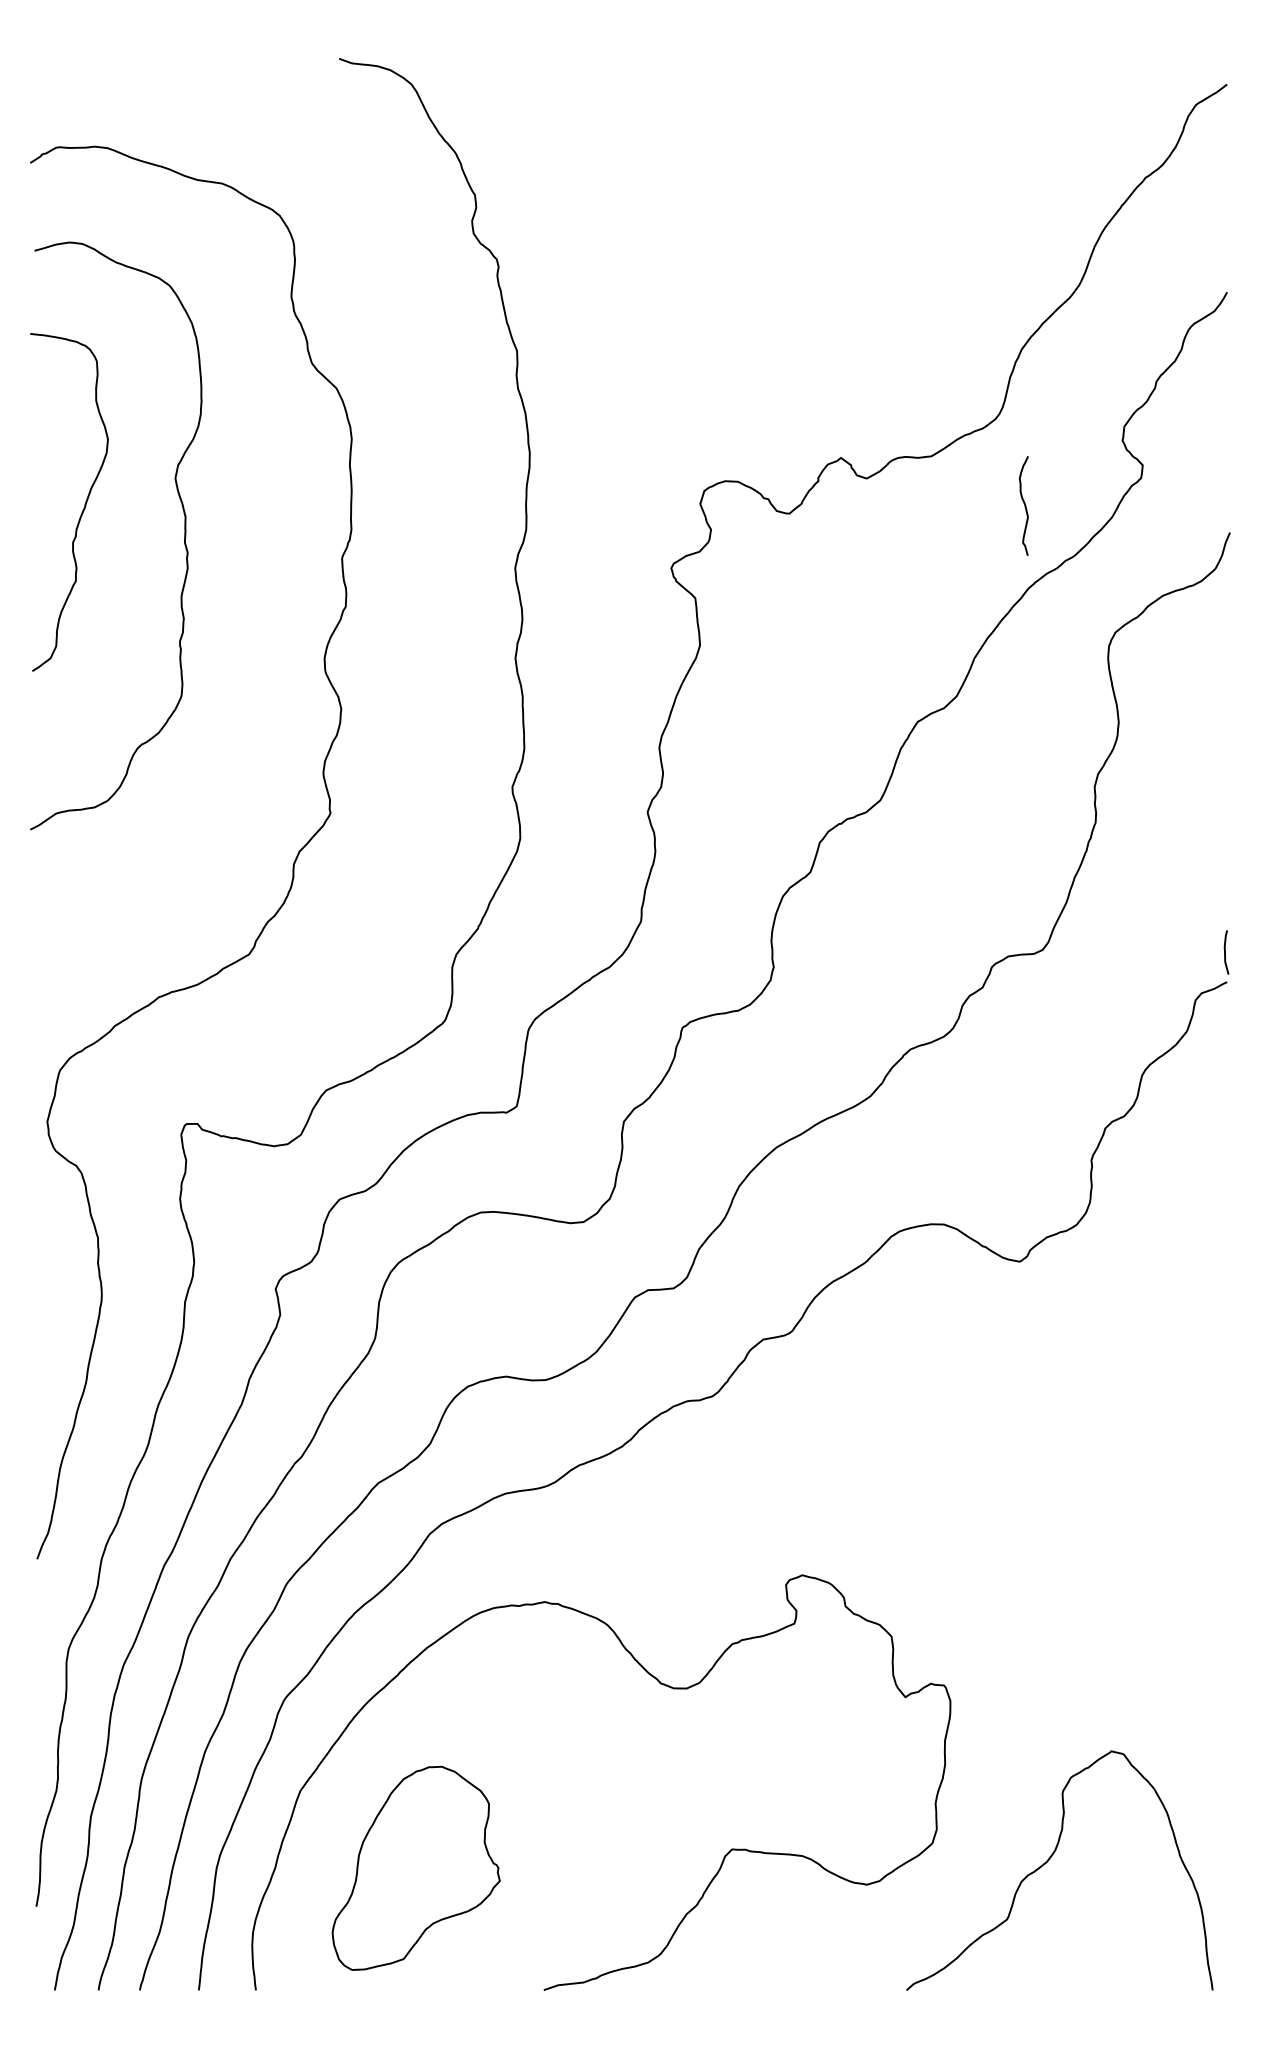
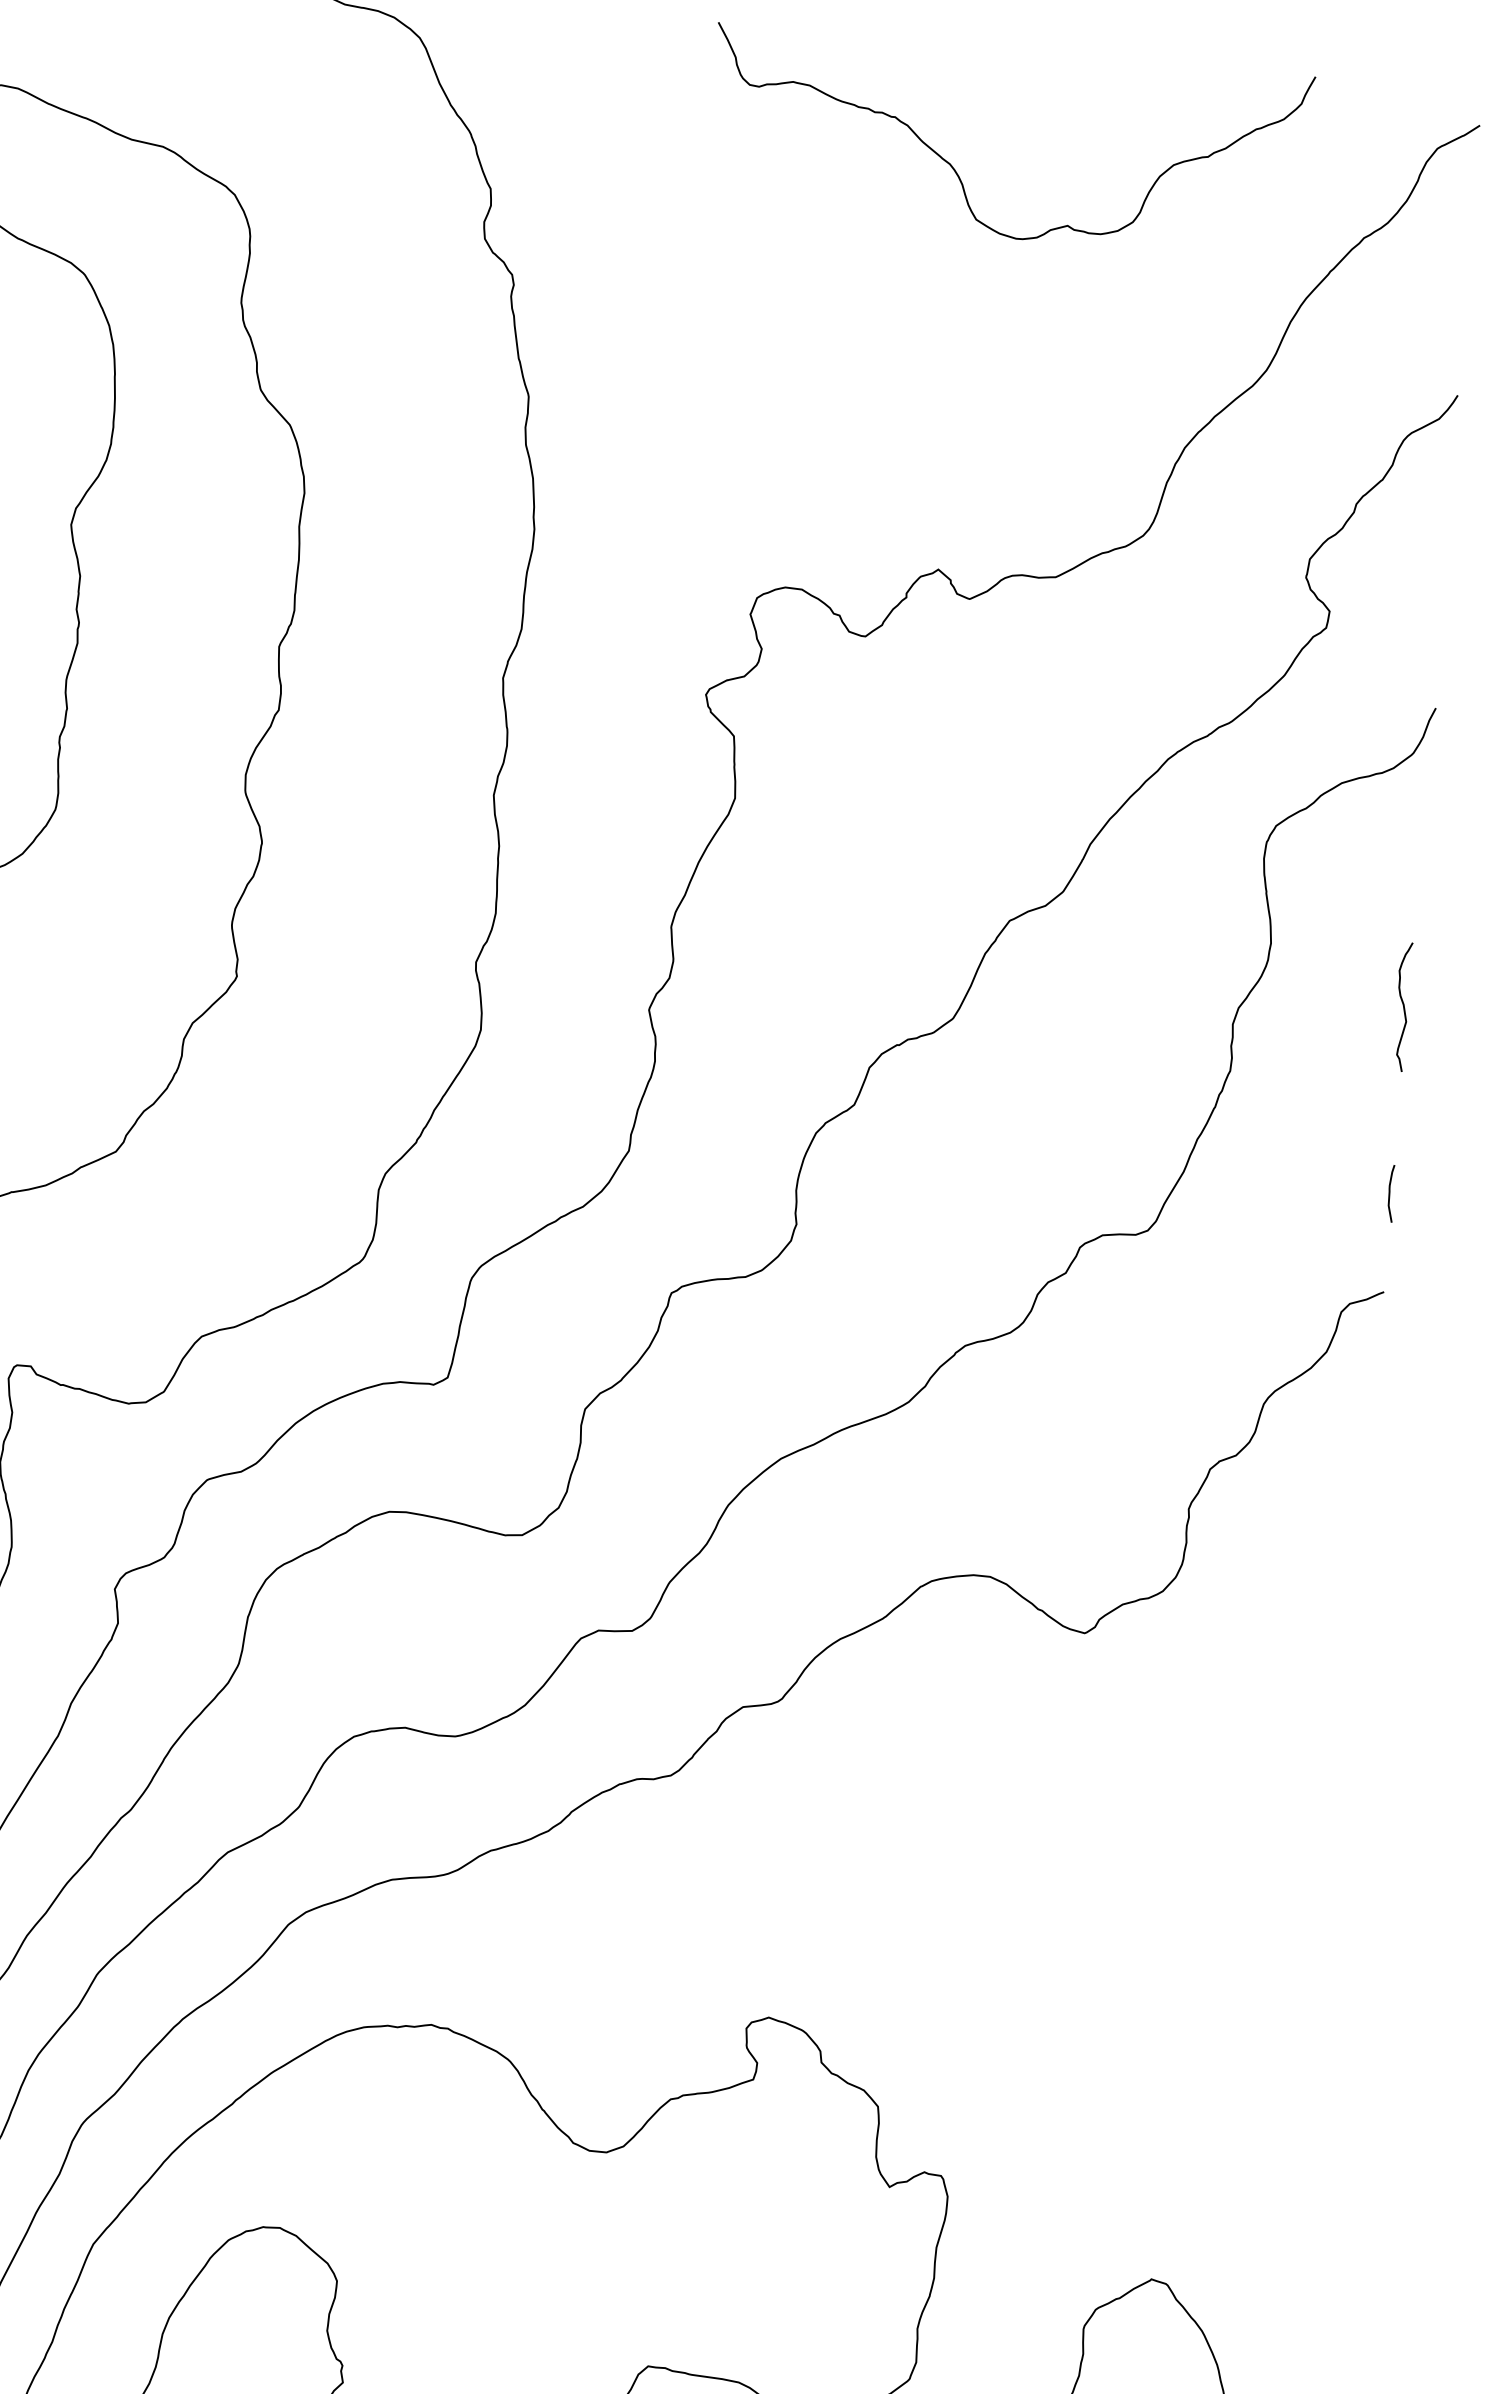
curve: (830, 152) -> (957, 171), added
curve: (1024, 505) -> (1402, 1006), moved
curve: (1225, 952) -> (1390, 1193), moved

